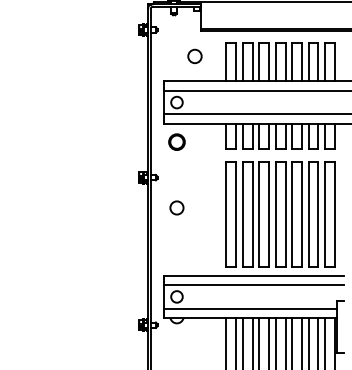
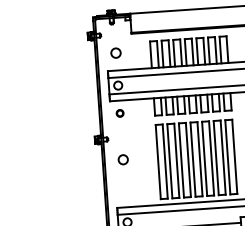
circle: (194, 56) -> (115, 53), moved
part: (176, 141) -> (119, 113), size x0.62

